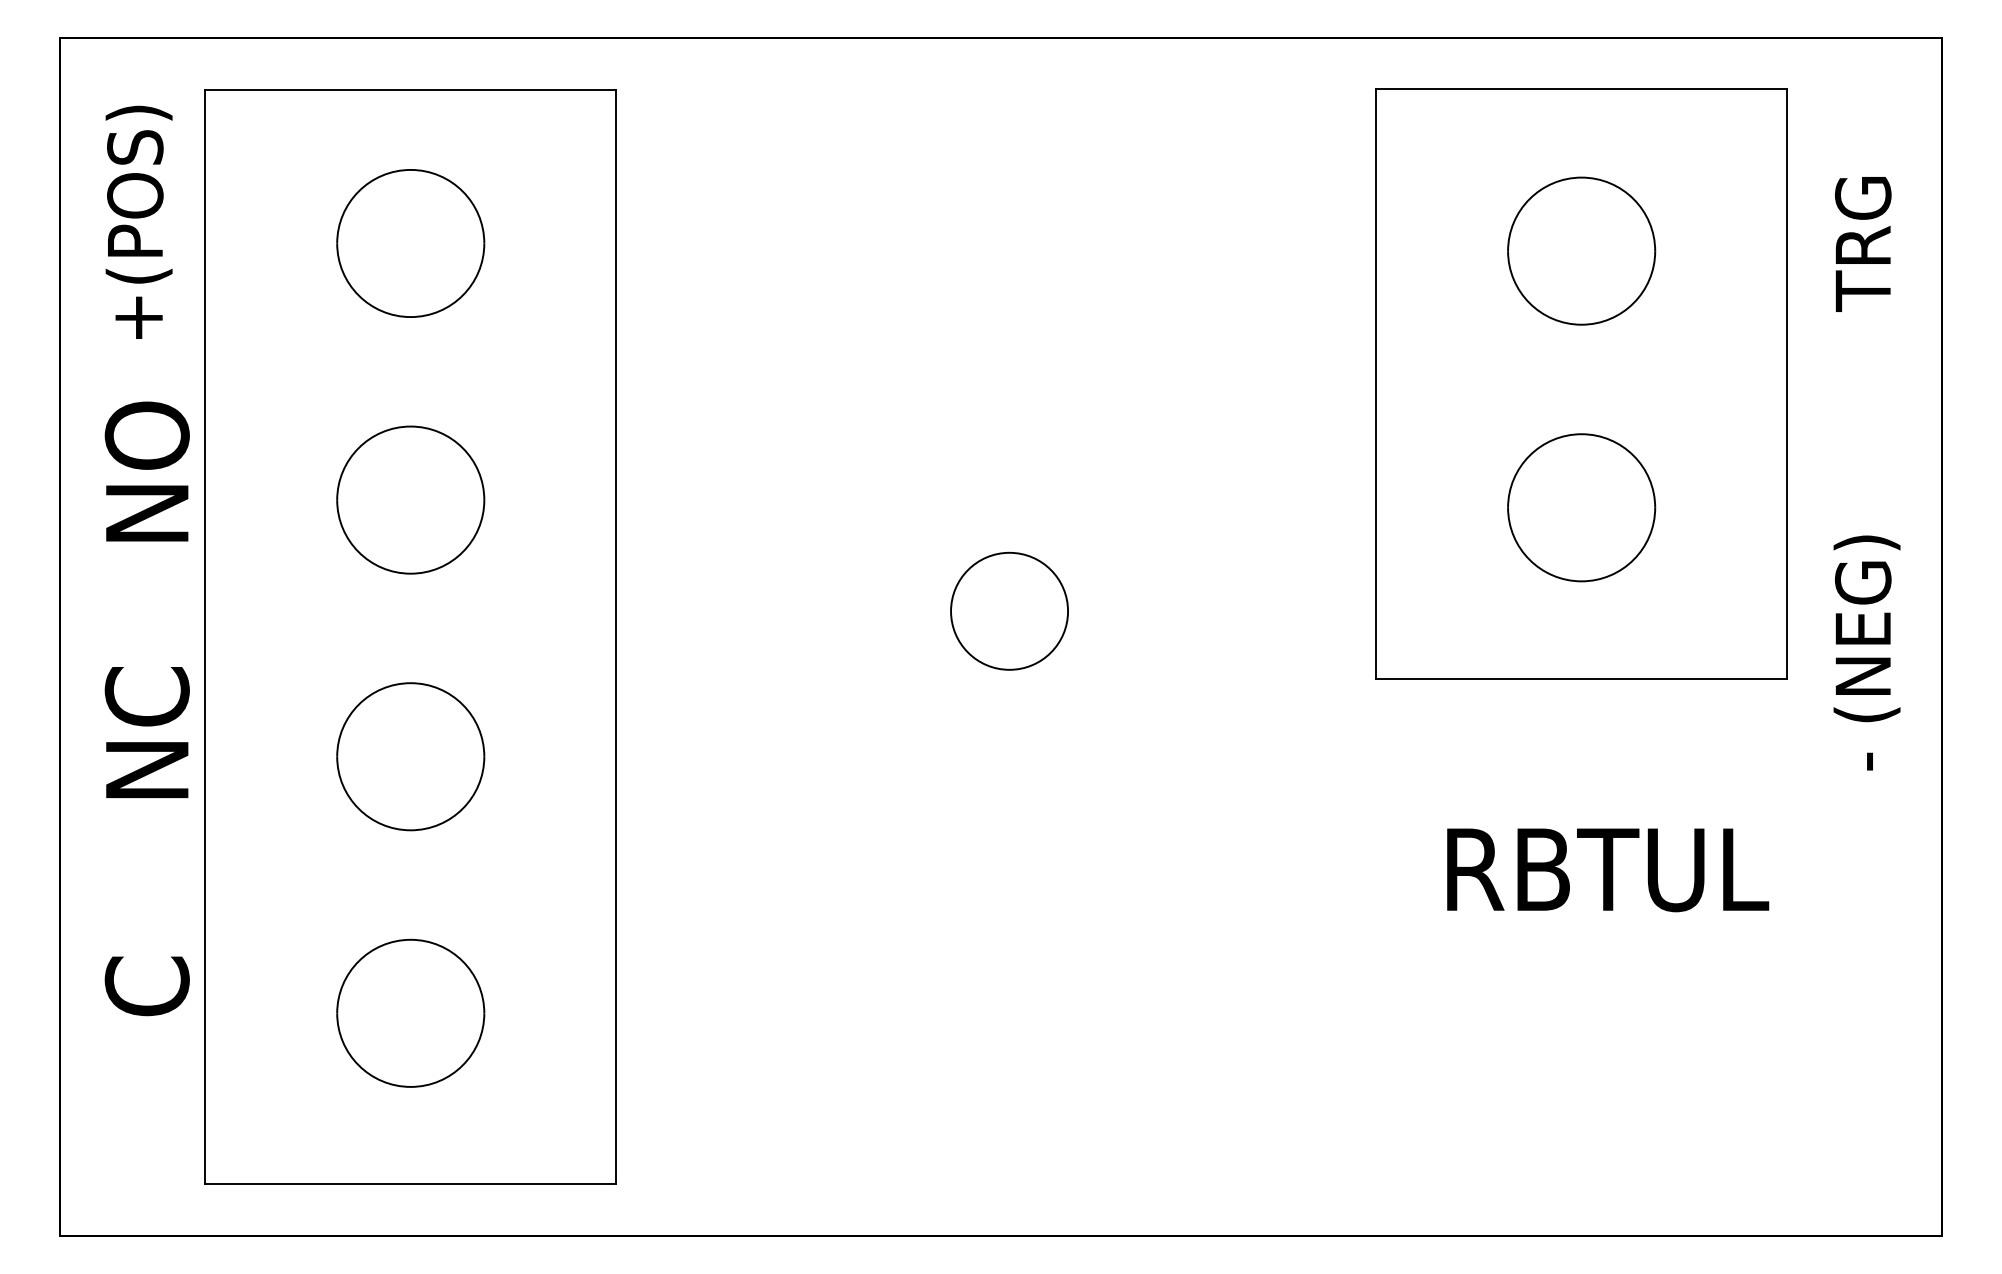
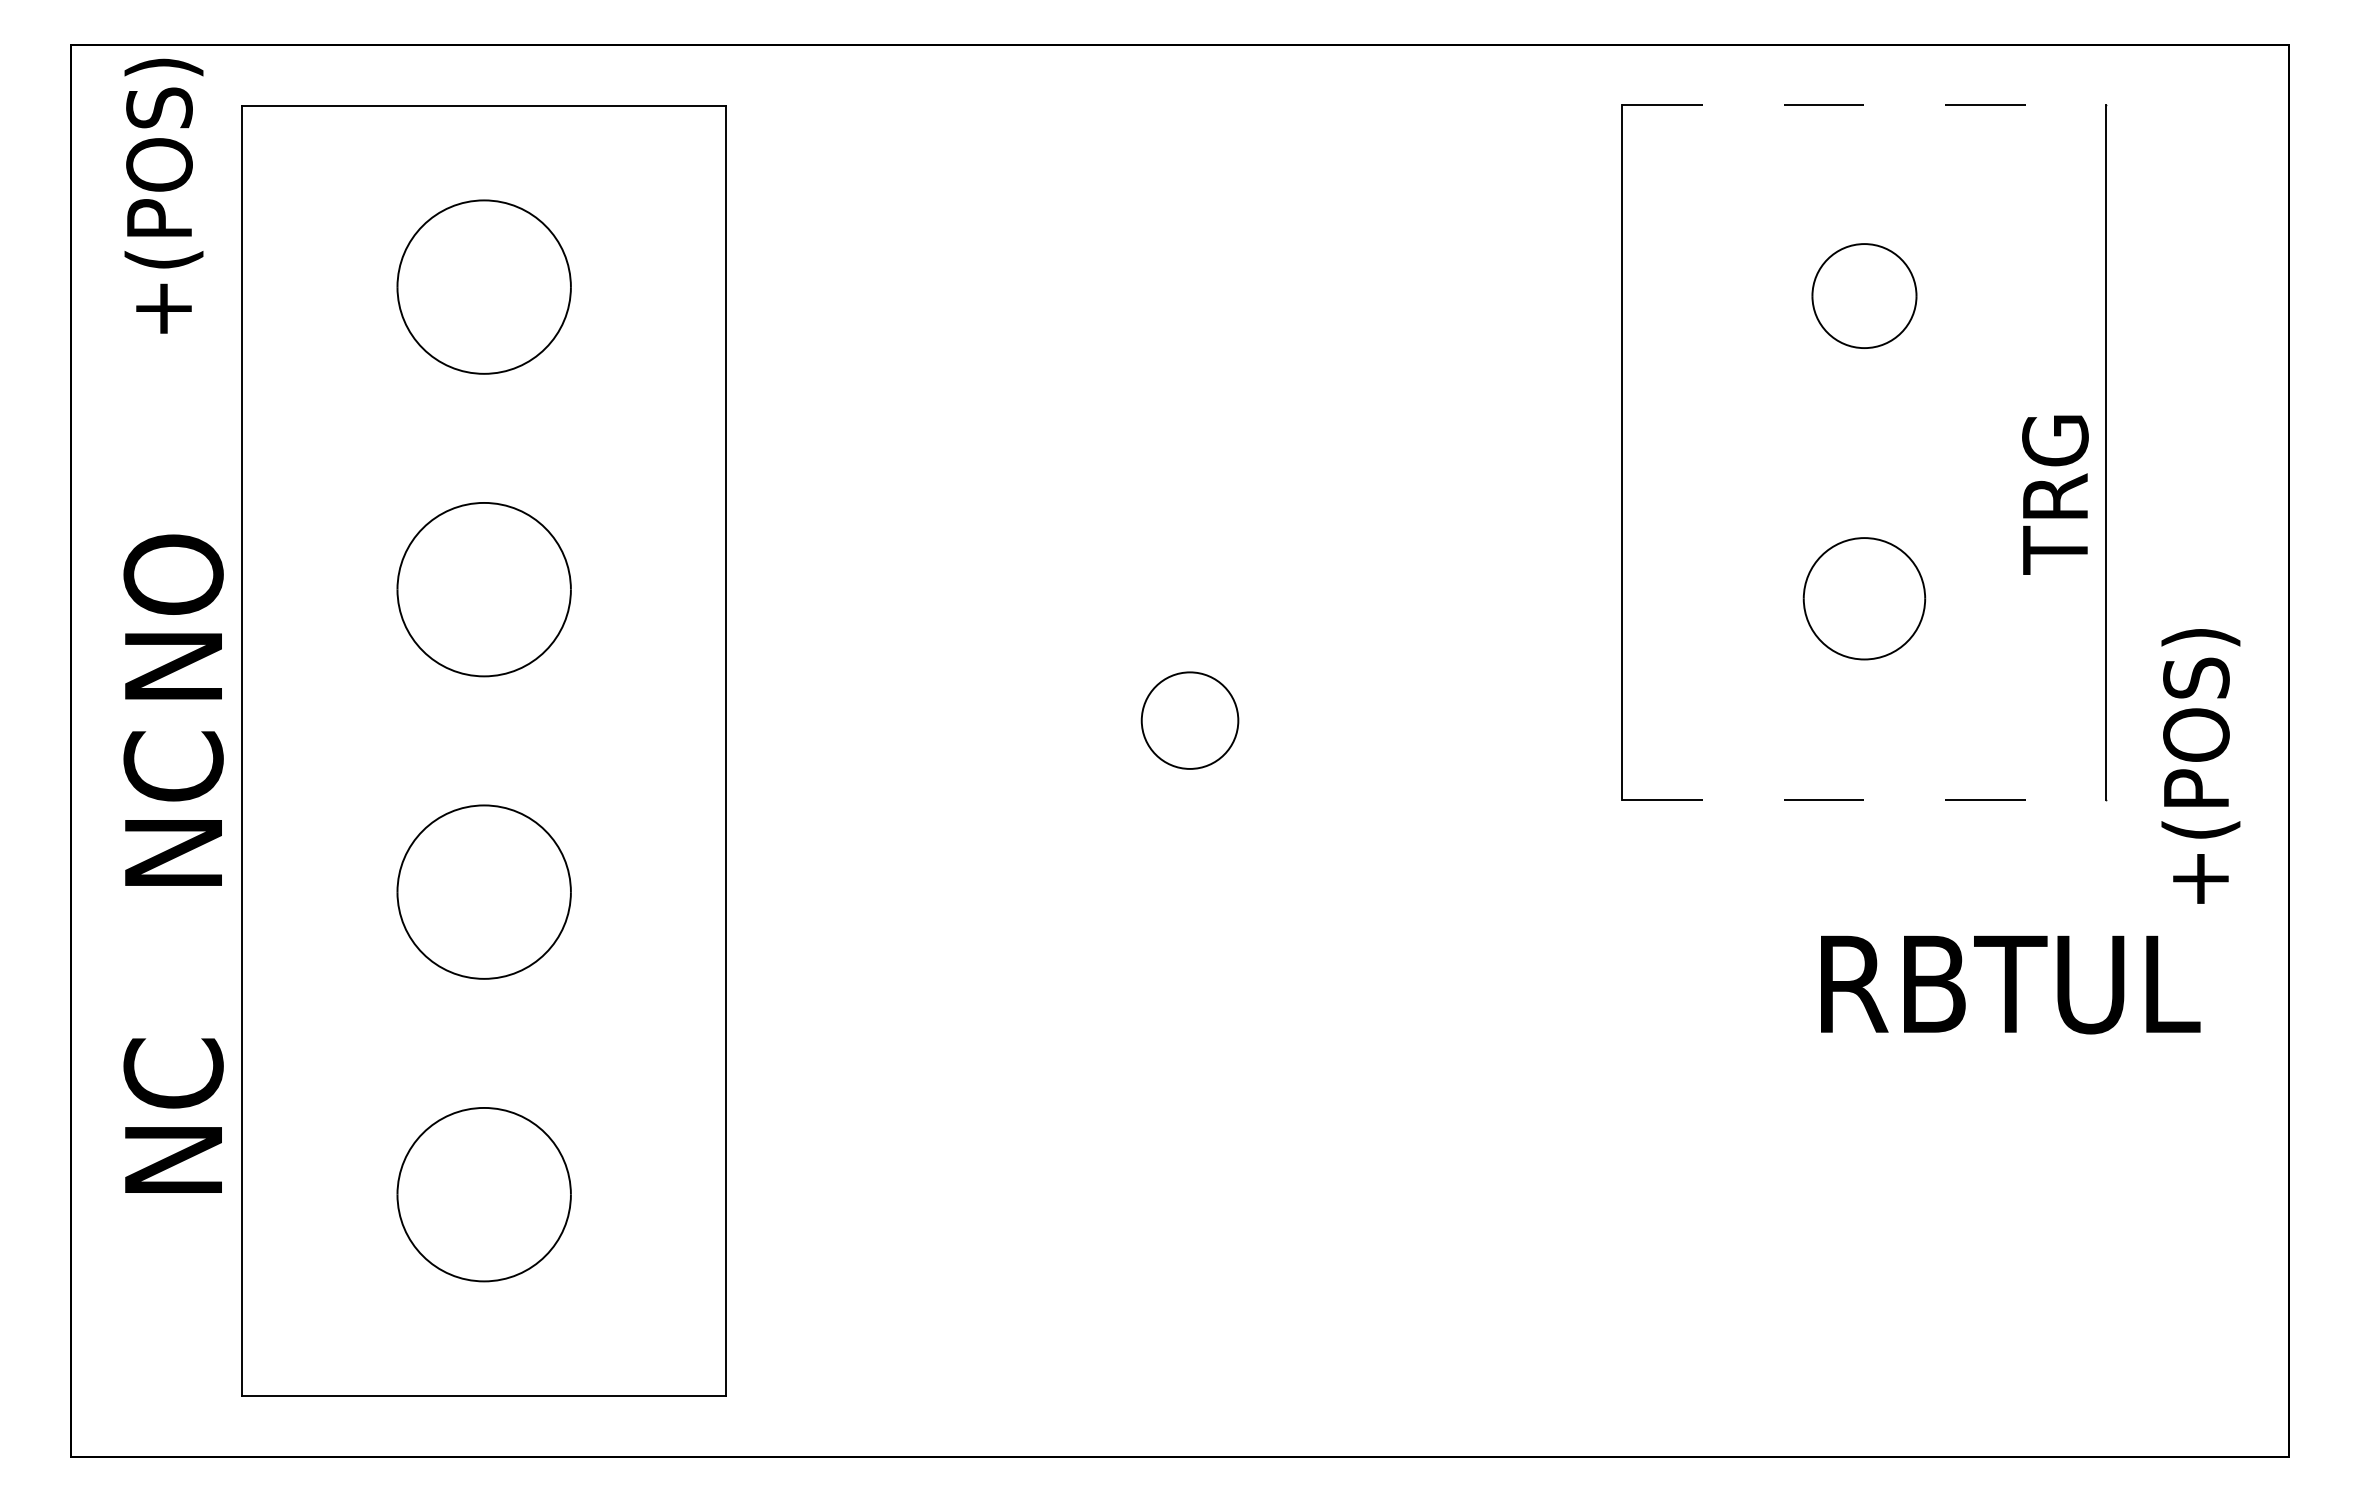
line: (1581, 88) -> (1864, 104), solid -> dashed
text: (138, 221) -> (163, 195), moved
text: (1863, 243) -> (2055, 494), moved
part: (1581, 250) -> (1864, 295), size x0.6
text: (147, 471) -> (173, 616), moved
part: (1581, 507) -> (1864, 598), size x0.7
part: (1009, 611) -> (1189, 720), size x0.7
text: (1866, 651) -> (2200, 768), - (NEG) -> +(POS)
line: (1581, 678) -> (1864, 800), solid -> dashed
text: (147, 732) -> (173, 808), moved
text: (1607, 869) -> (2010, 984), moved
text: (147, 947) -> (173, 1117), C -> NC

